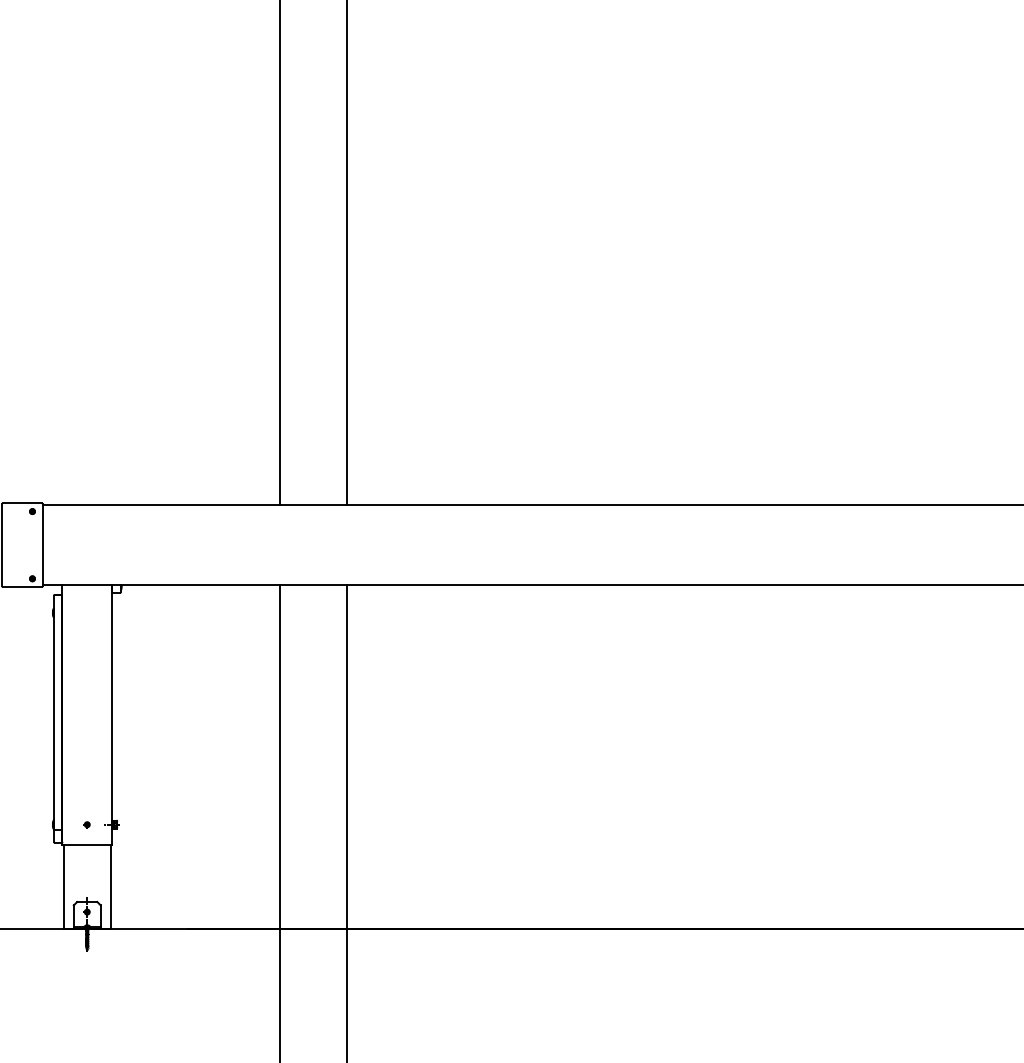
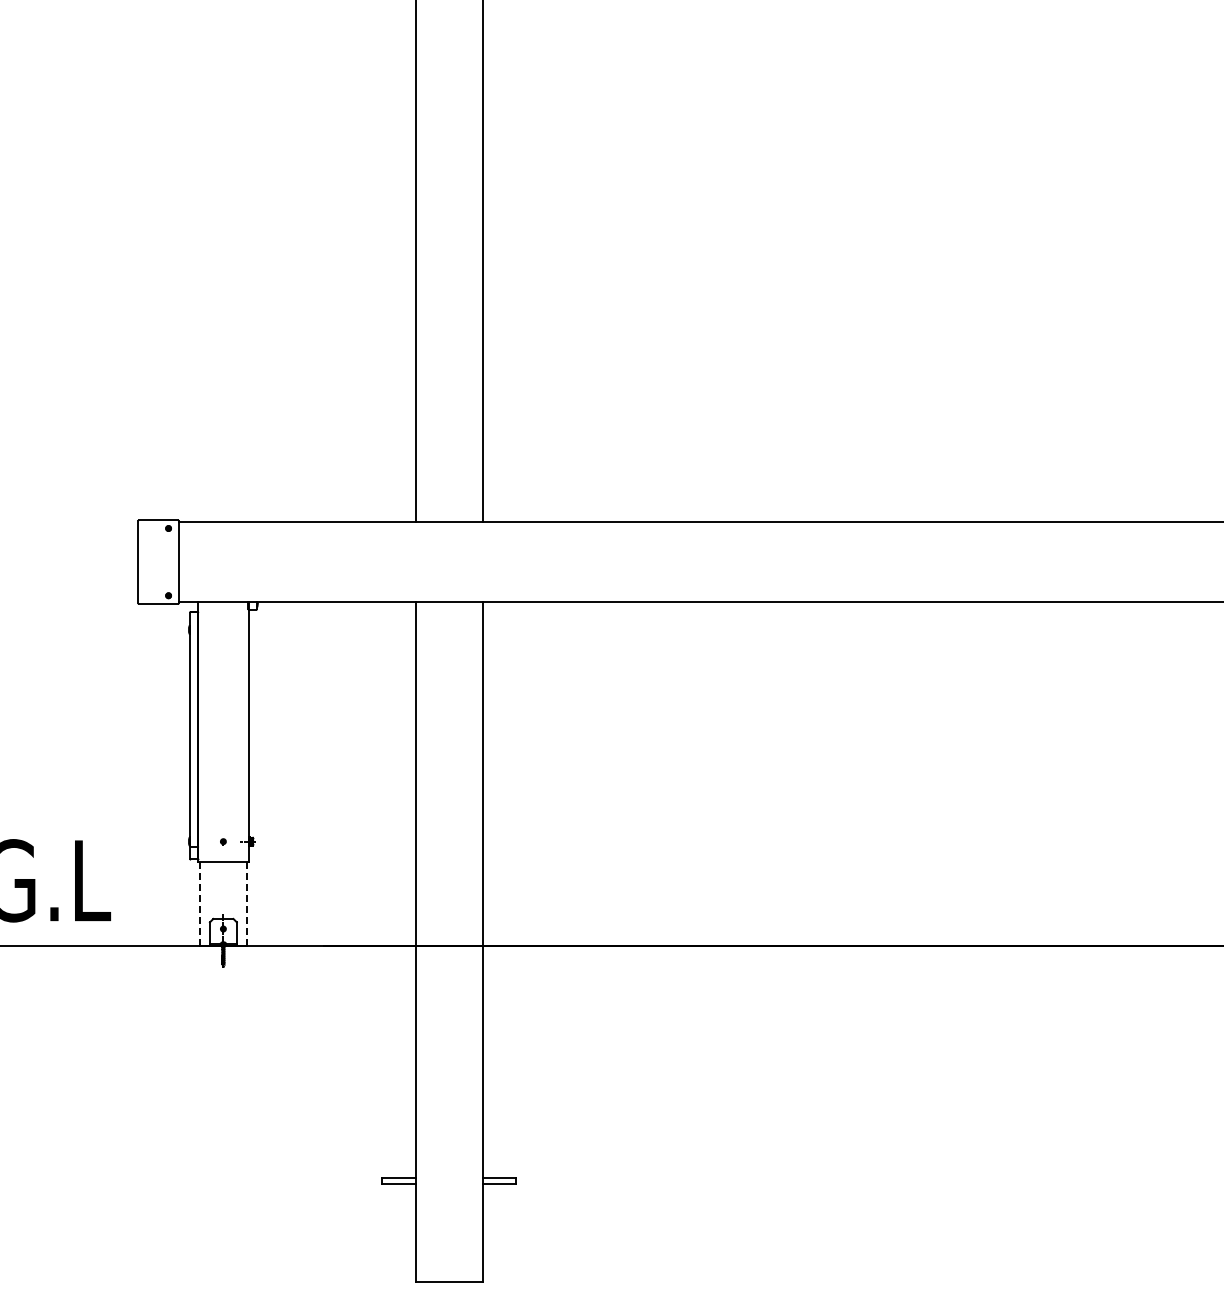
line: (111, 886) -> (247, 903), solid -> dashed
line: (63, 887) -> (199, 904), solid -> dashed

